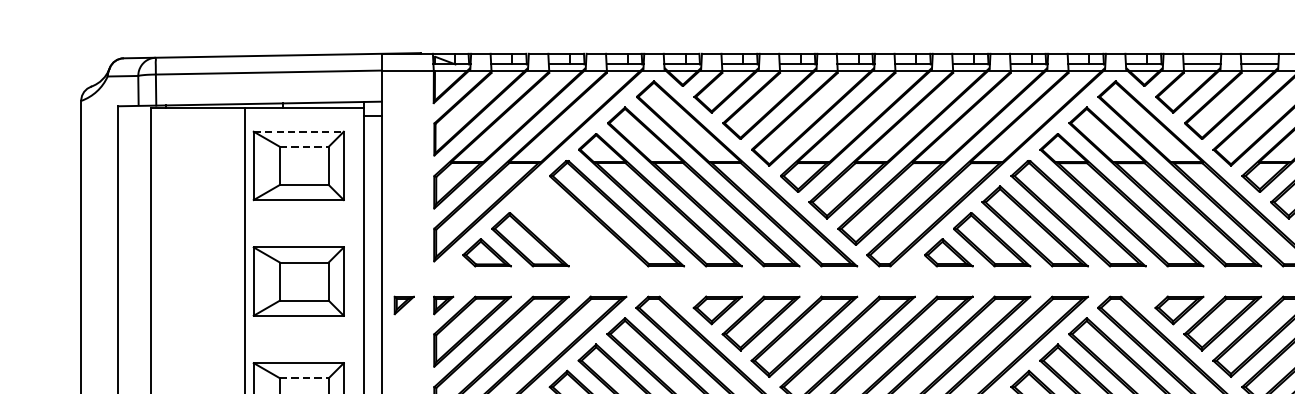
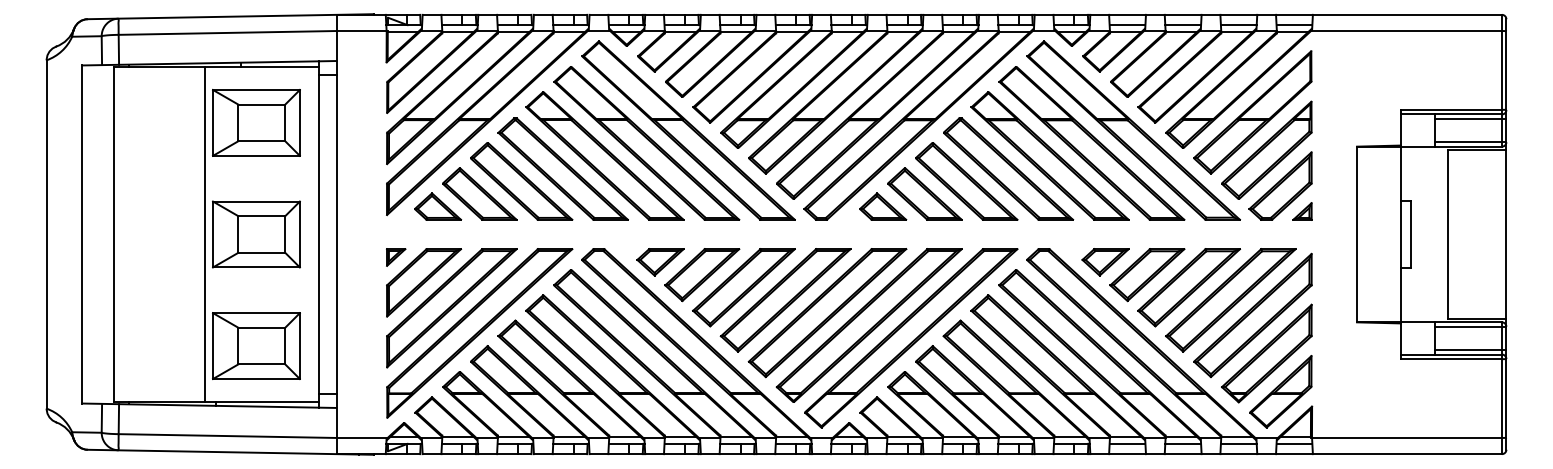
line: (298, 131) -> (256, 89), dashed -> solid
line: (305, 146) -> (262, 104), dashed -> solid
part: (573, 226) -> (521, 181), added
part: (404, 305) -> (358, 257), removed
line: (305, 378) -> (262, 327), dashed -> solid

